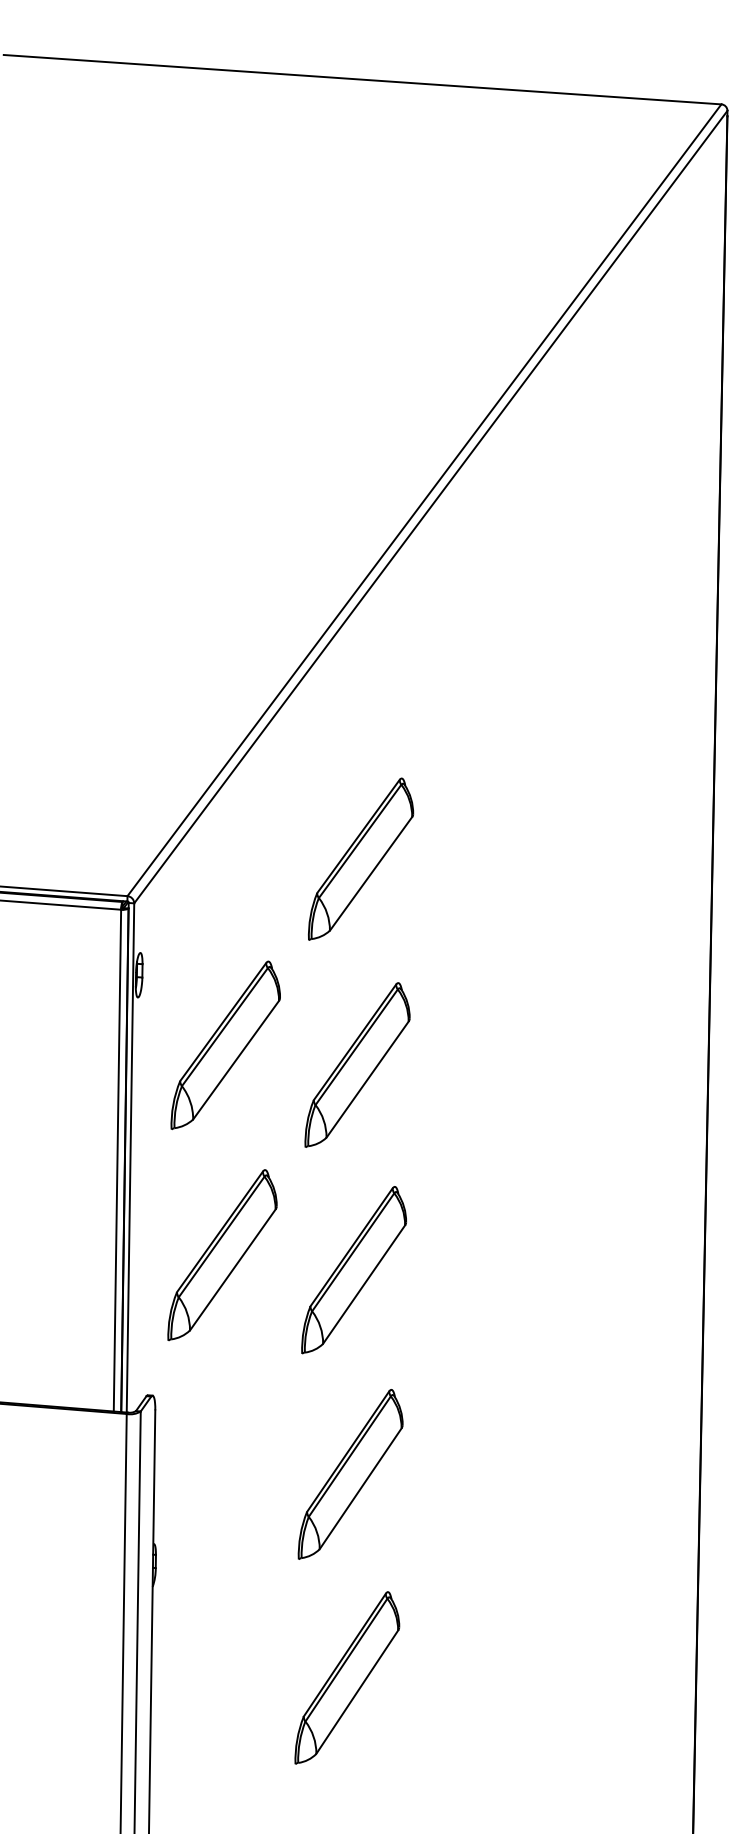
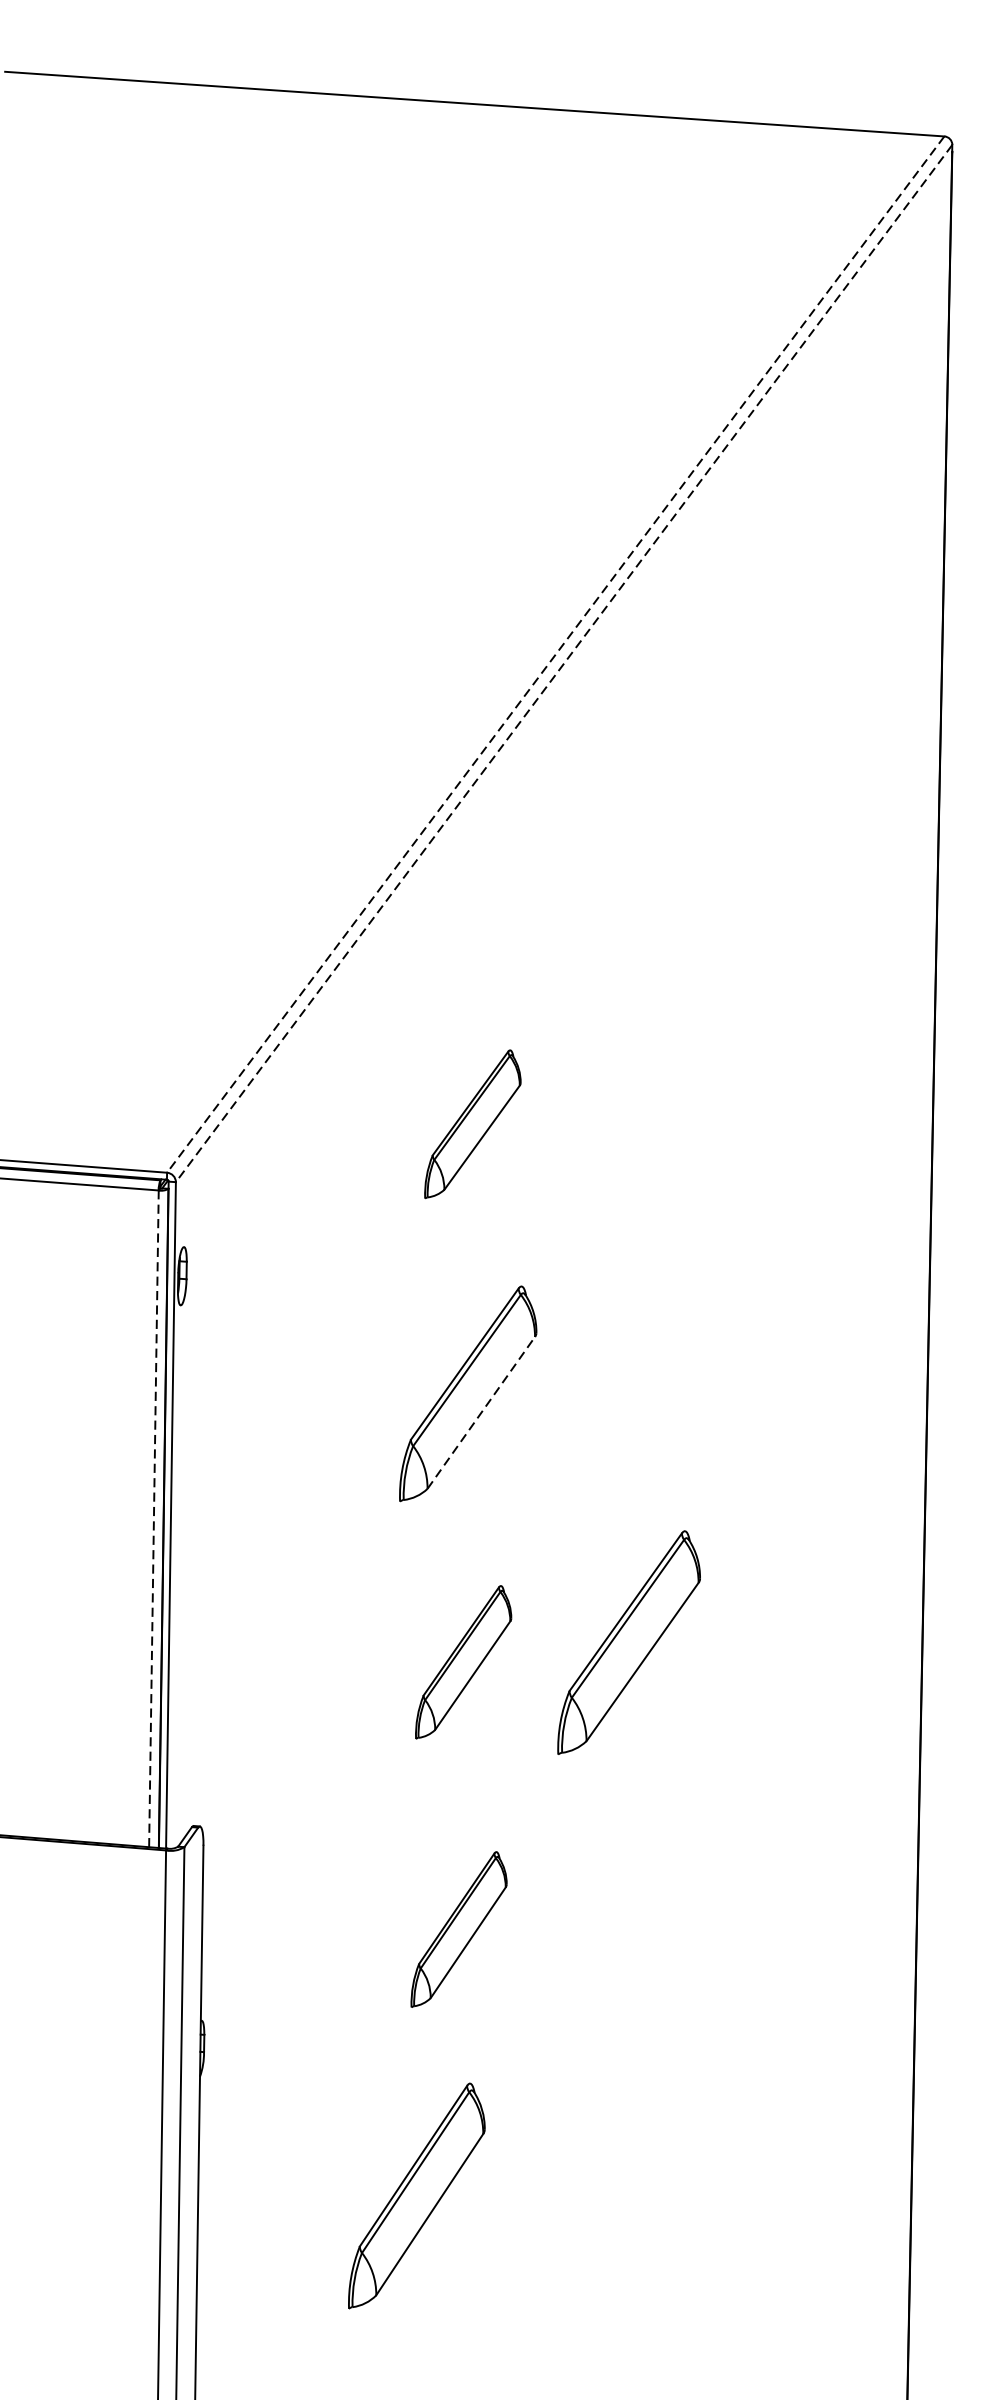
line: (424, 500) -> (555, 654), solid -> dashed
line: (430, 507) -> (563, 664), solid -> dashed
part: (361, 858) -> (473, 1123), size x0.7
part: (225, 1044) -> (295, 1366), removed
line: (367, 1079) -> (481, 1412), solid -> dashed
line: (117, 1160) -> (153, 1518), solid -> dashed
part: (222, 1255) -> (629, 1643), moved
part: (353, 1270) -> (462, 1662), size x0.7
part: (350, 1474) -> (458, 1929), size x0.7
part: (347, 1677) -> (417, 2195), moved

